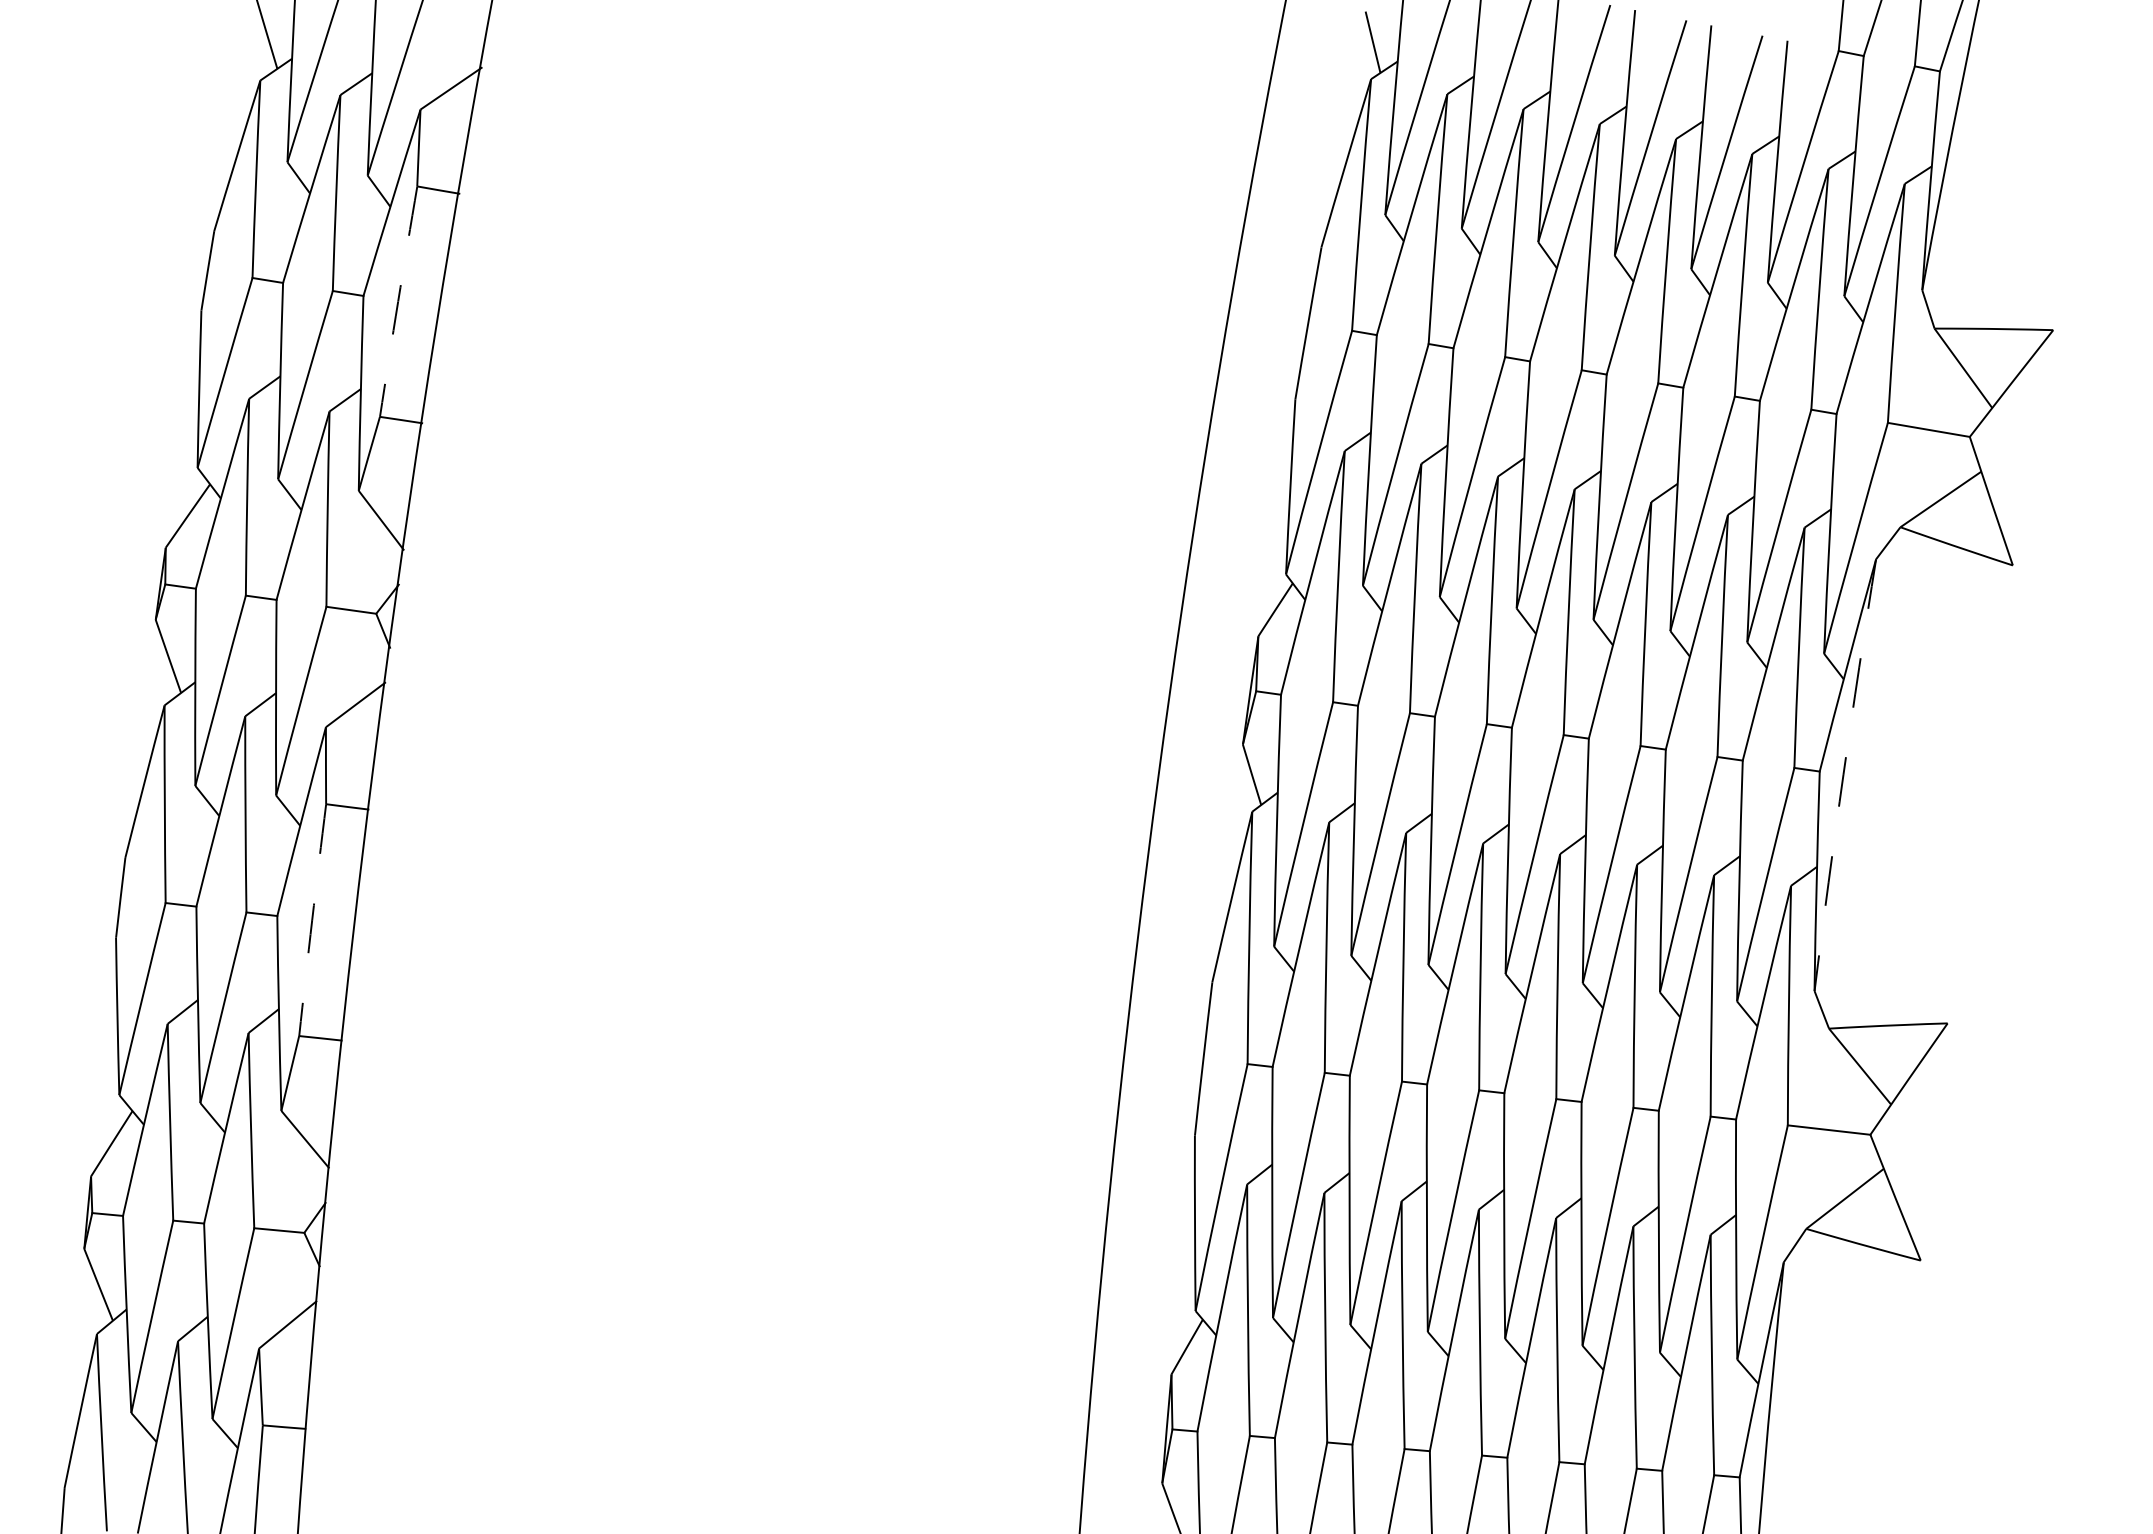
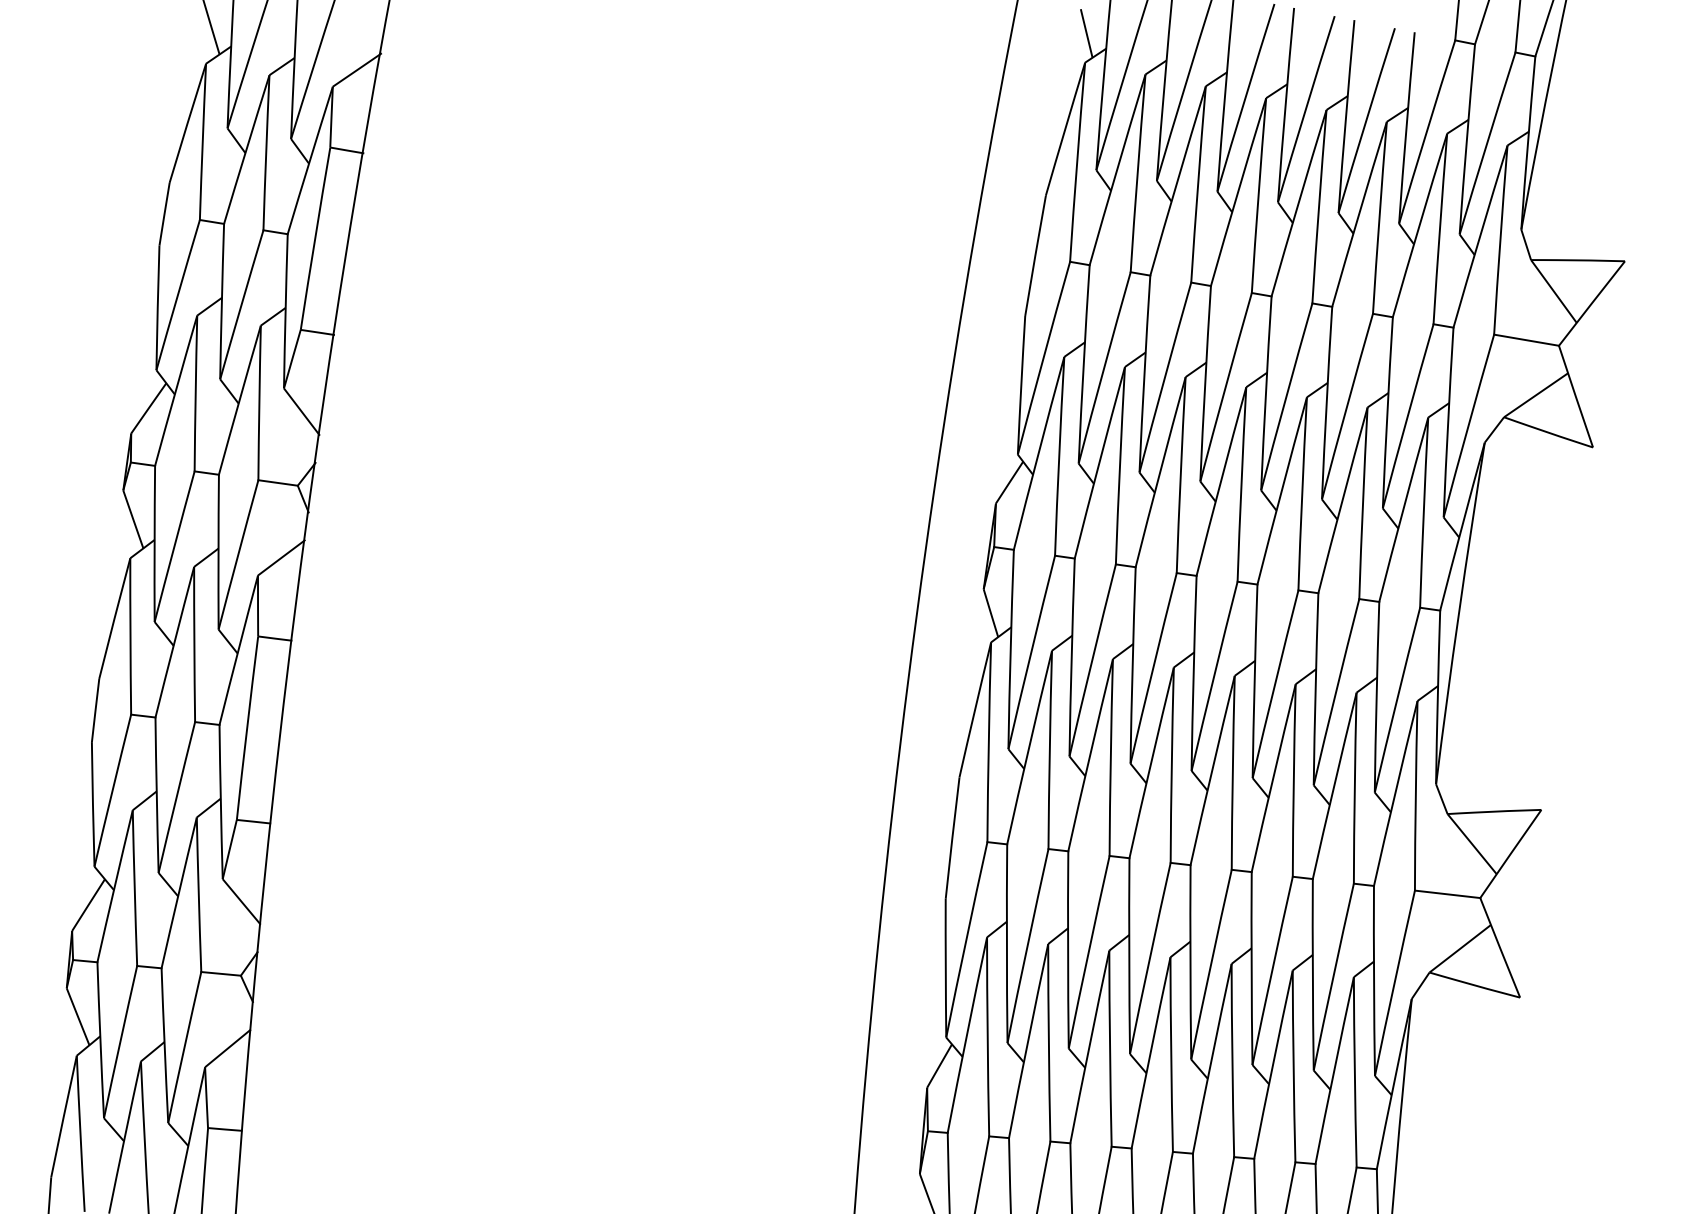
arc: (398, 301) -> (315, 238), dashed -> solid
arc: (1843, 774) -> (1459, 612), dashed -> solid
arc: (312, 920) -> (247, 728), dashed -> solid

